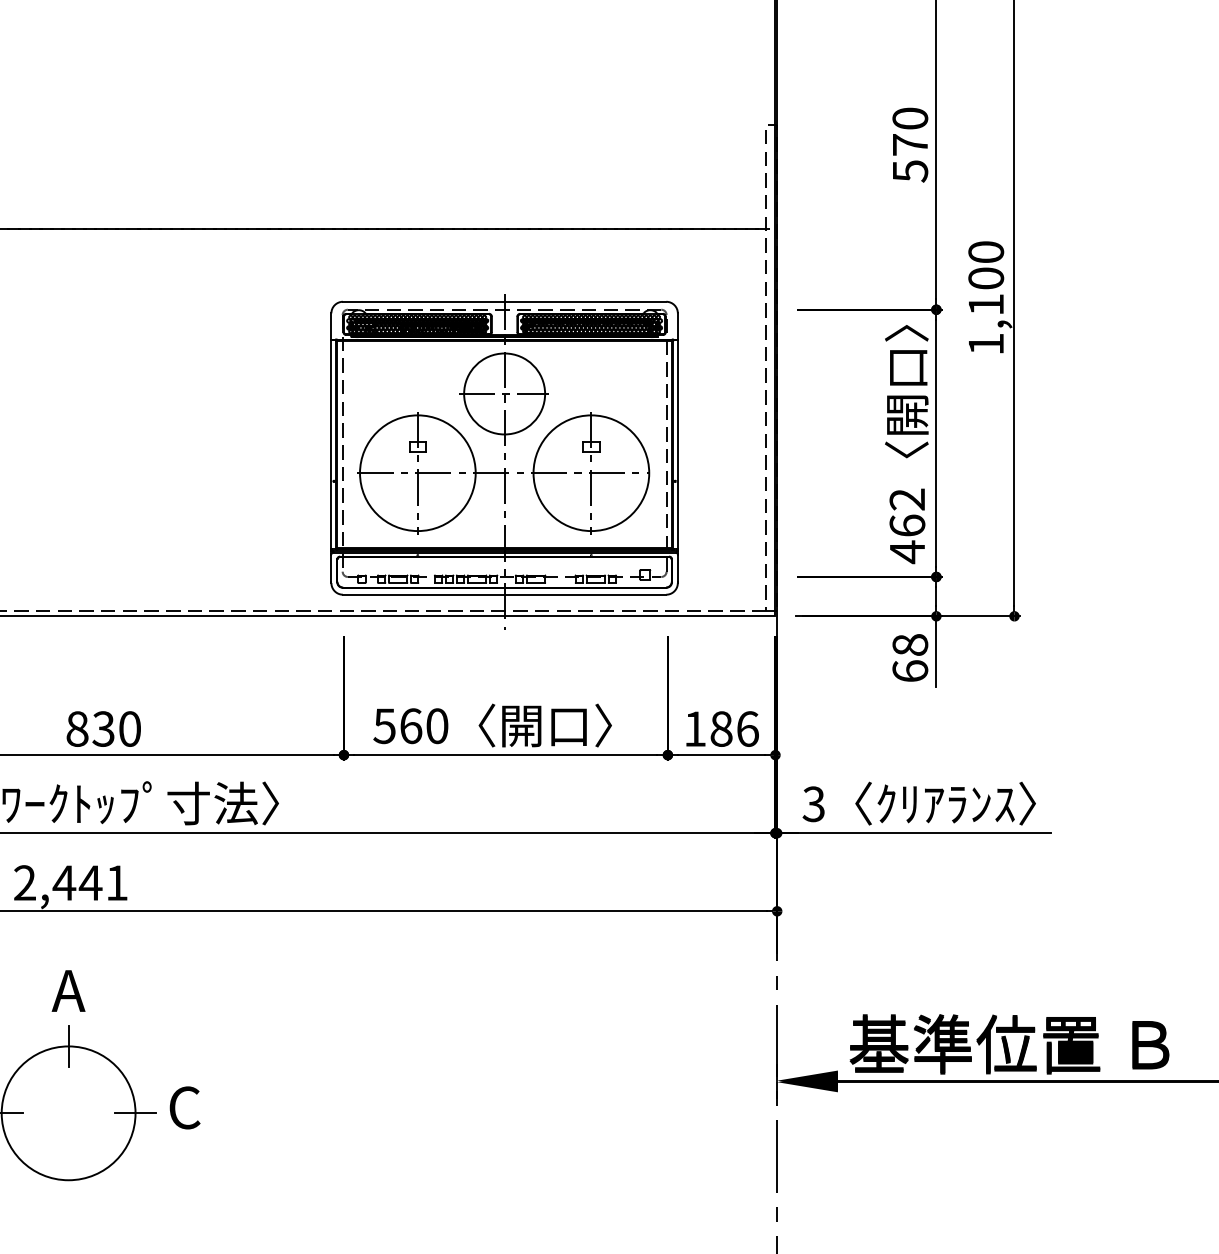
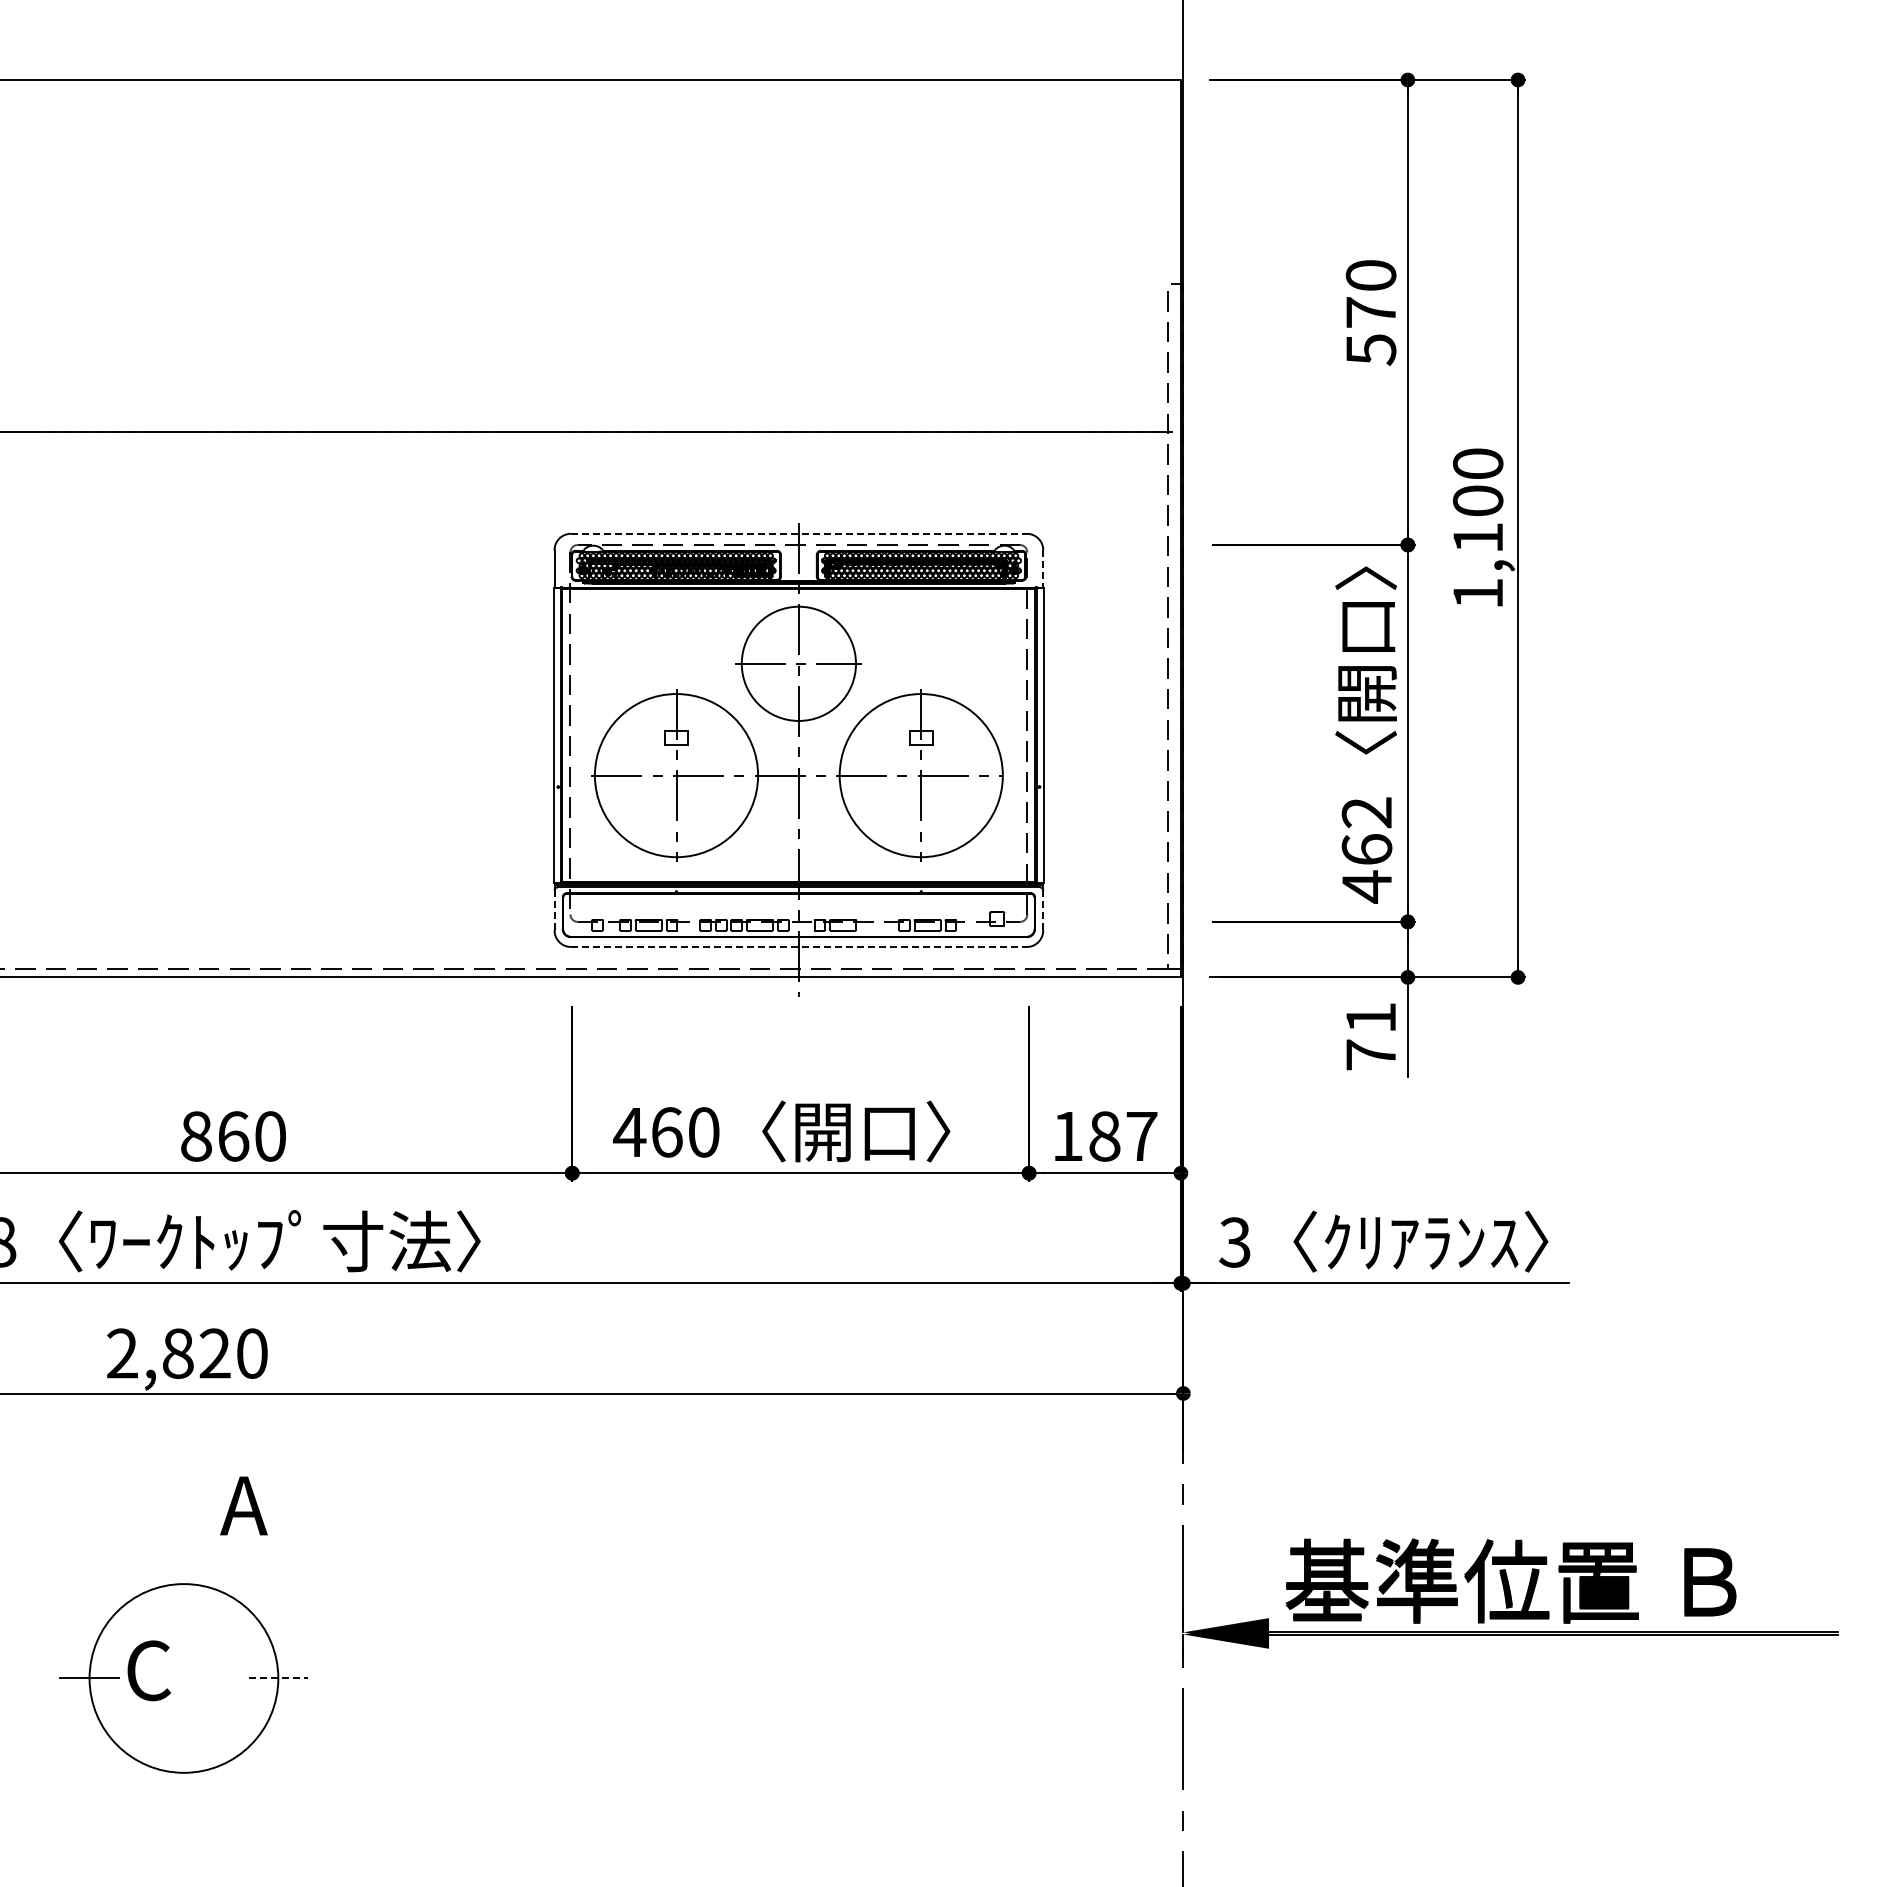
line: (505, 301) -> (799, 533), solid -> dashed
line: (678, 326) -> (1043, 568), solid -> dashed
line: (331, 568) -> (554, 910), solid -> dashed
line: (678, 568) -> (1043, 910), solid -> dashed
line: (505, 594) -> (799, 946), solid -> dashed
text: (909, 658) -> (1370, 1036), 68 -> 71
text: (384, 726) -> (629, 1132), 560 -> 460
text: (103, 729) -> (233, 1136), 830 -> 860
text: (747, 729) -> (1141, 1136), 186 -> 187
text: (90, 882) -> (214, 1353), 2,441 -> 2,820
text: (68, 990) -> (243, 1505), moved
line: (68, 1046) -> (183, 1583), removed
text: (184, 1107) -> (148, 1670), moved
line: (135, 1113) -> (278, 1678), solid -> dashed

